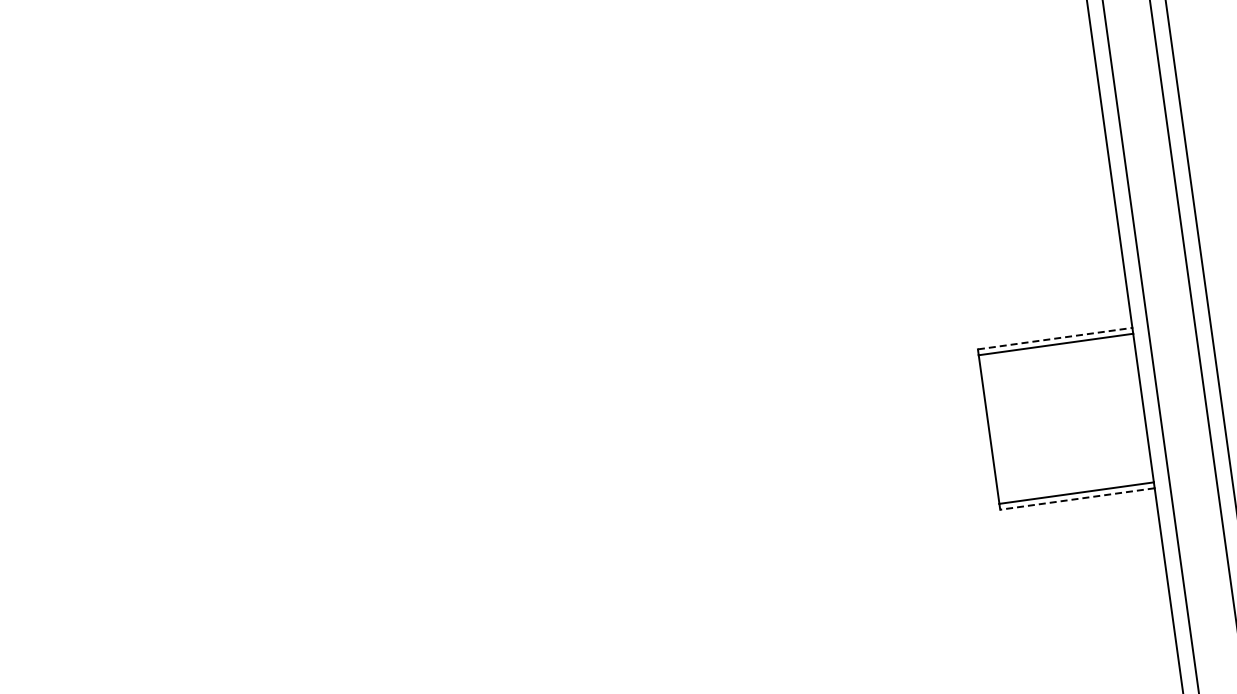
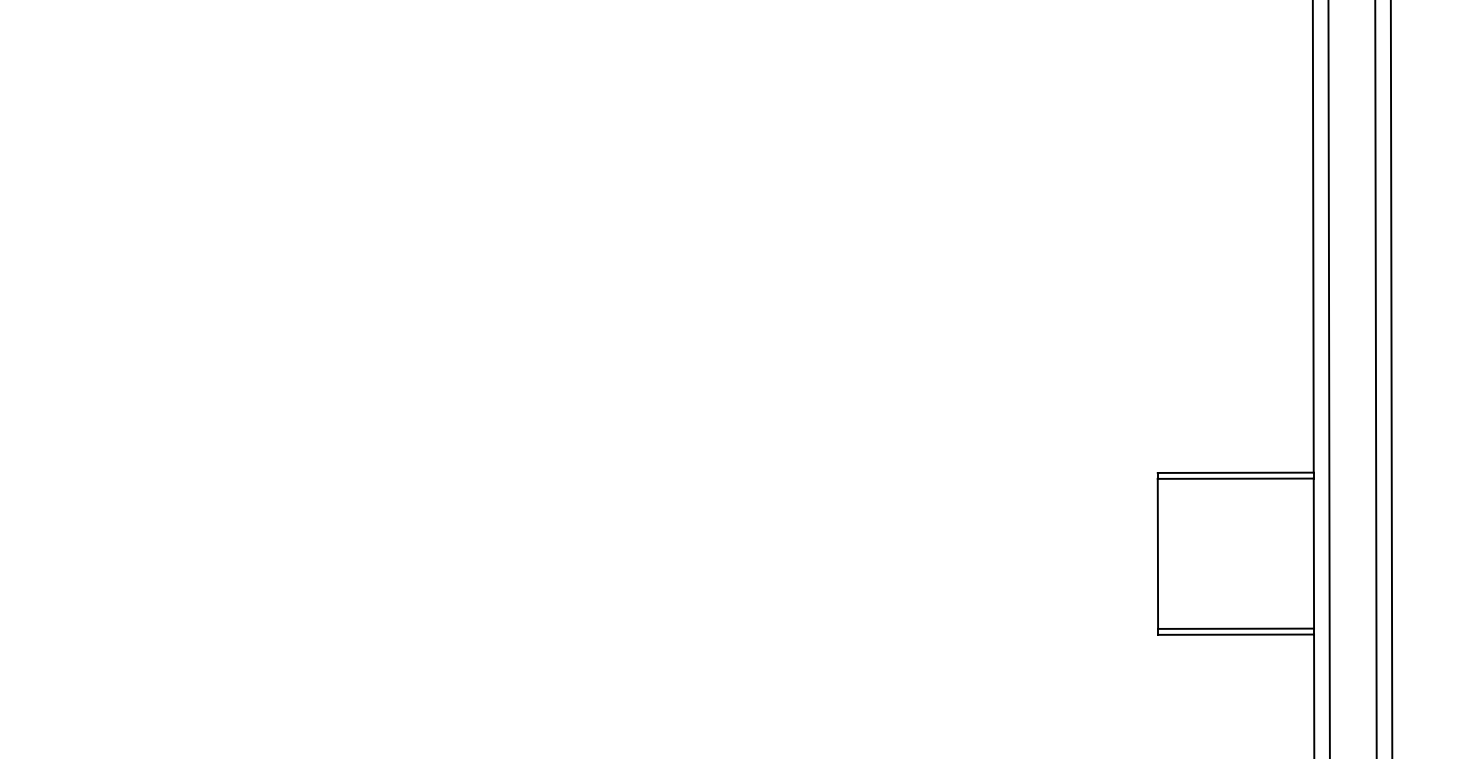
line: (1054, 338) -> (1235, 472), dashed -> solid
line: (1077, 498) -> (1236, 634), dashed -> solid

